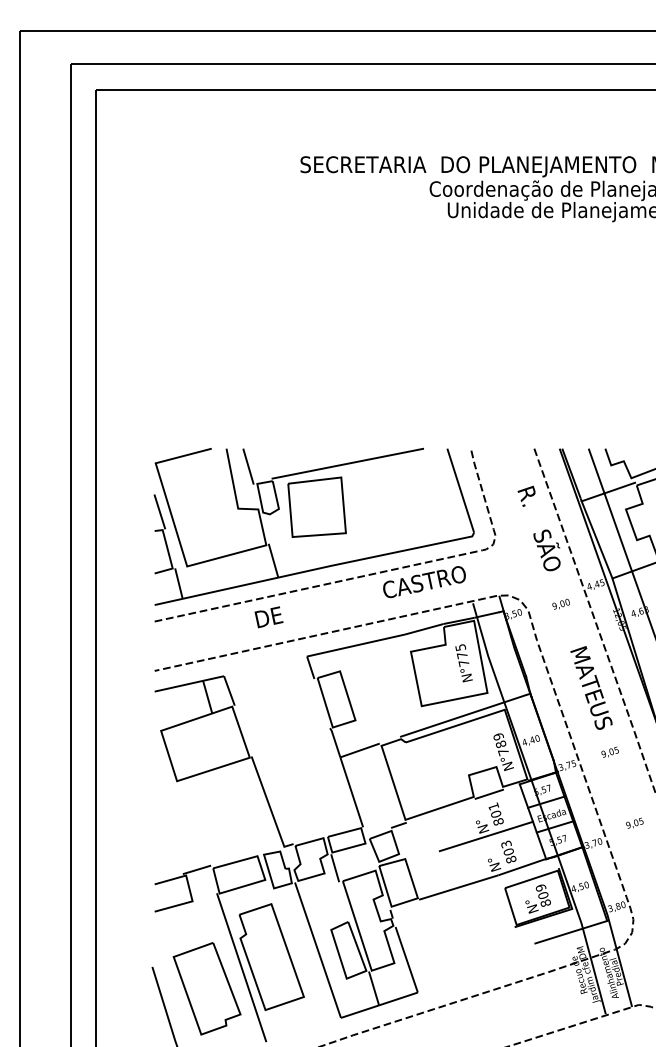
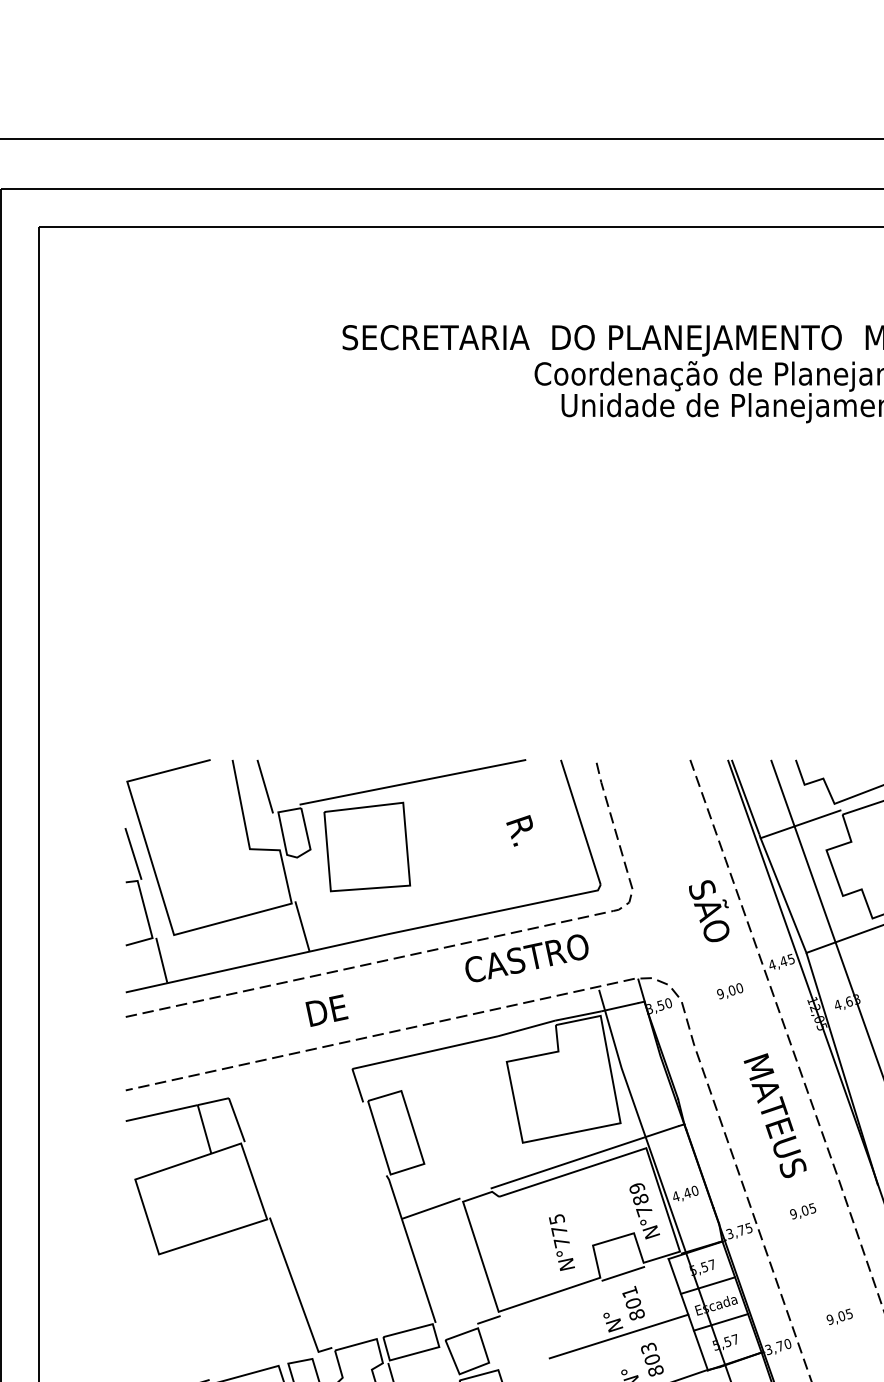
text: (526, 495) -> (519, 829), moved
text: (268, 617) -> (326, 1010), moved
text: (463, 663) -> (561, 1242), moved

